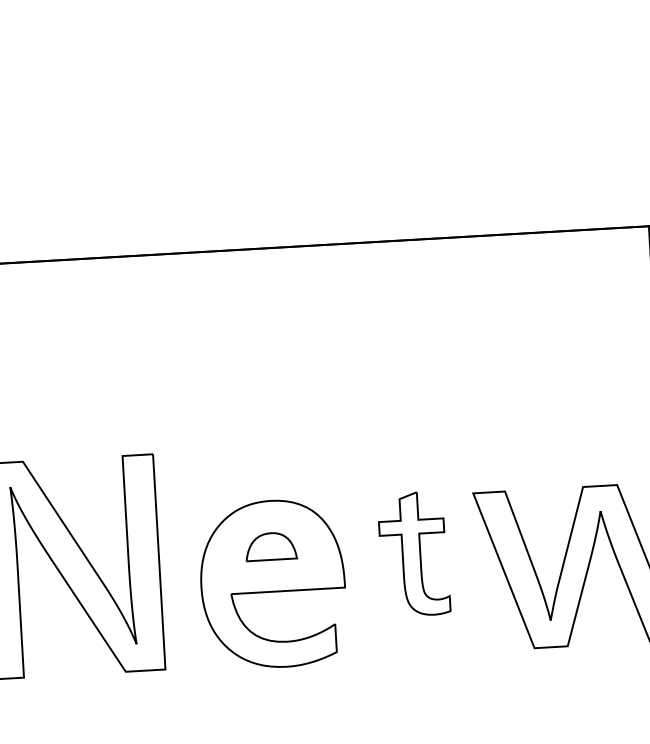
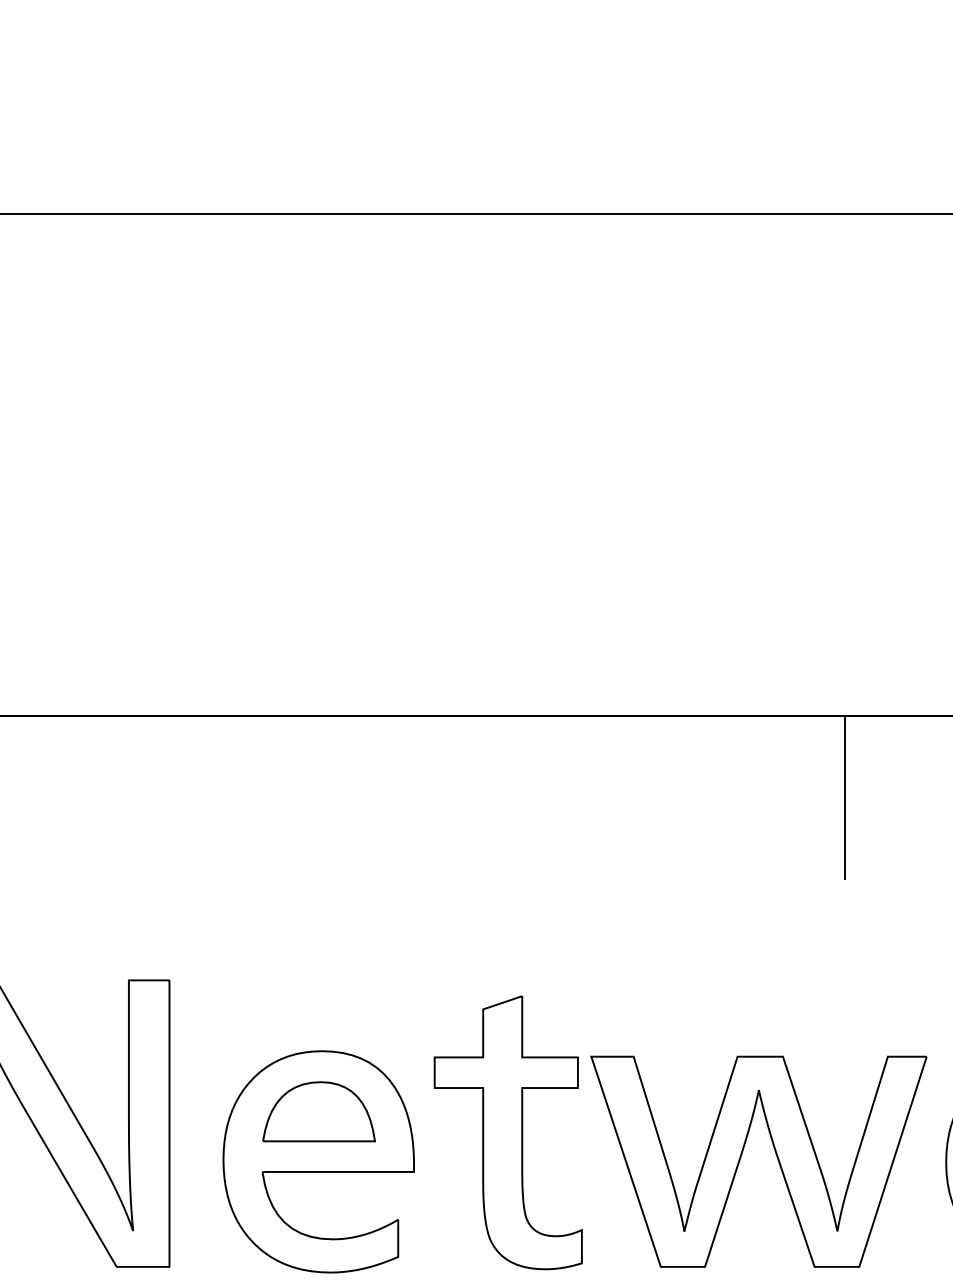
part: (270, 546) -> (318, 1111), size x1.67
part: (413, 553) -> (507, 1132), size x1.67

